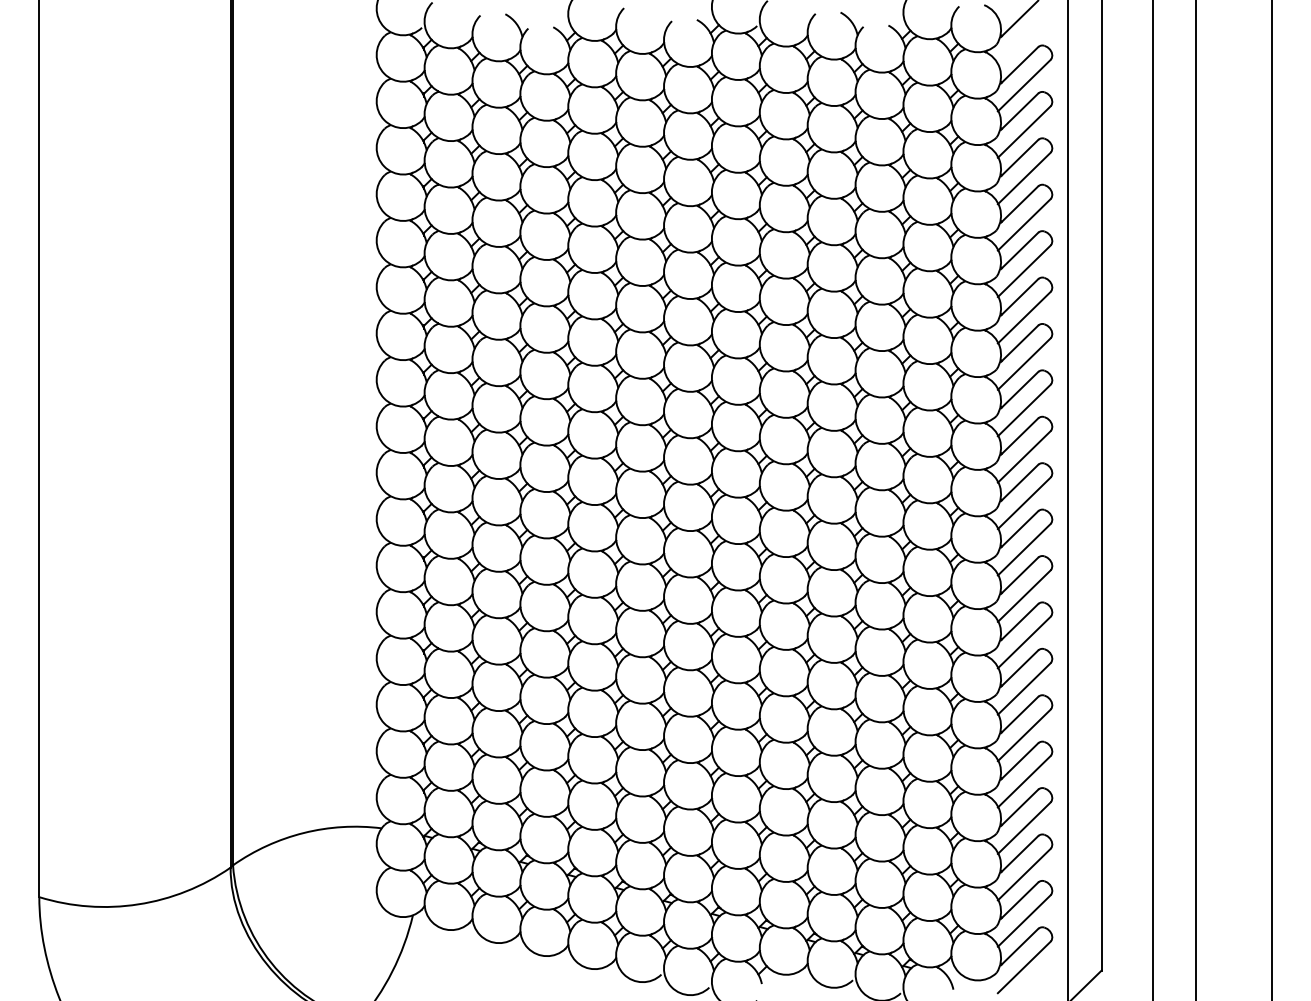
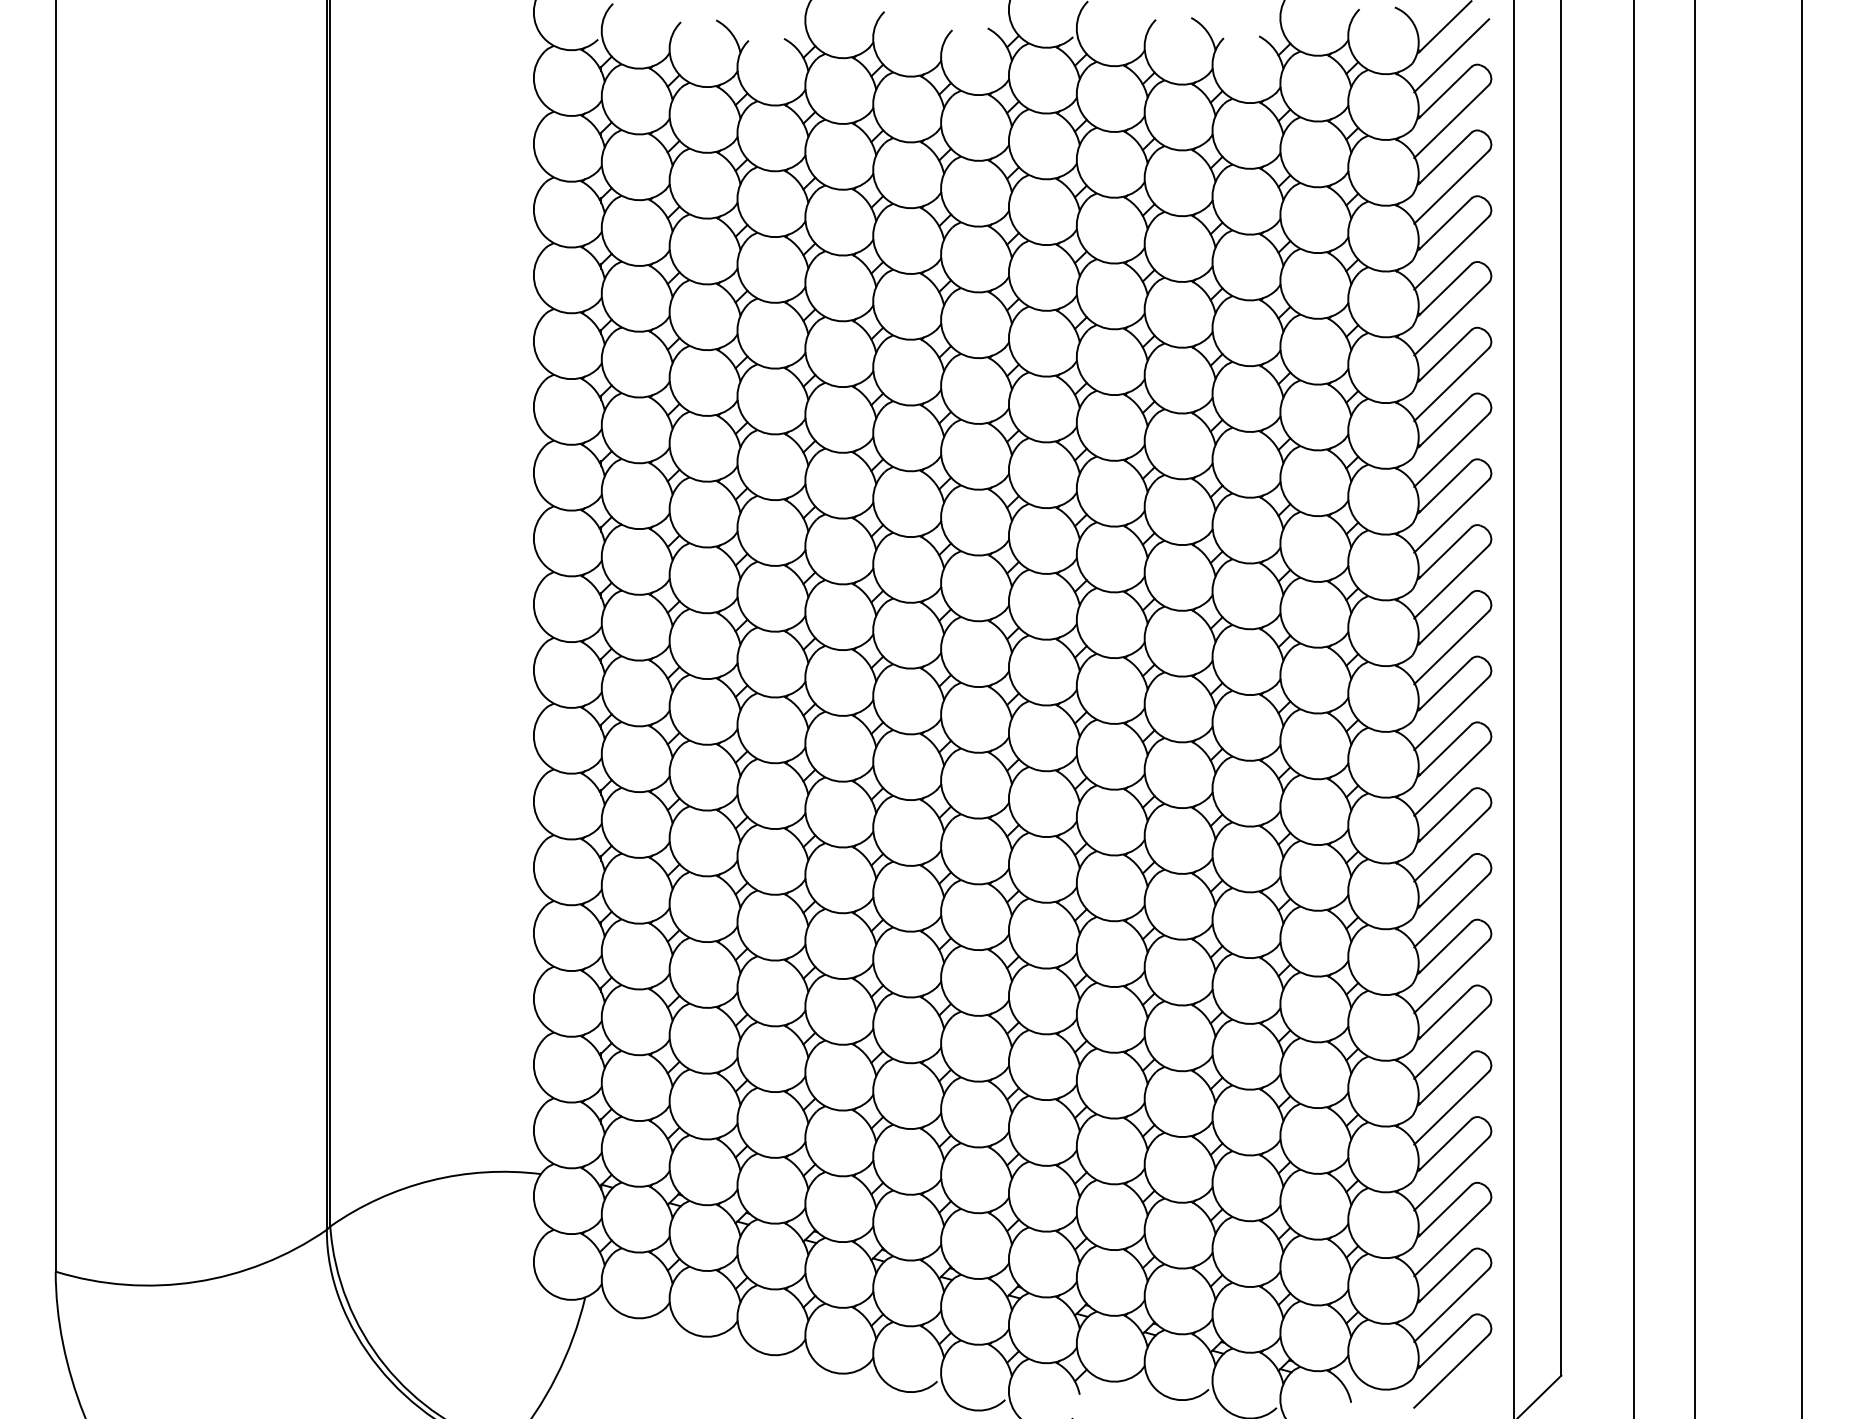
line: (1024, 39) -> (1451, 55), added

